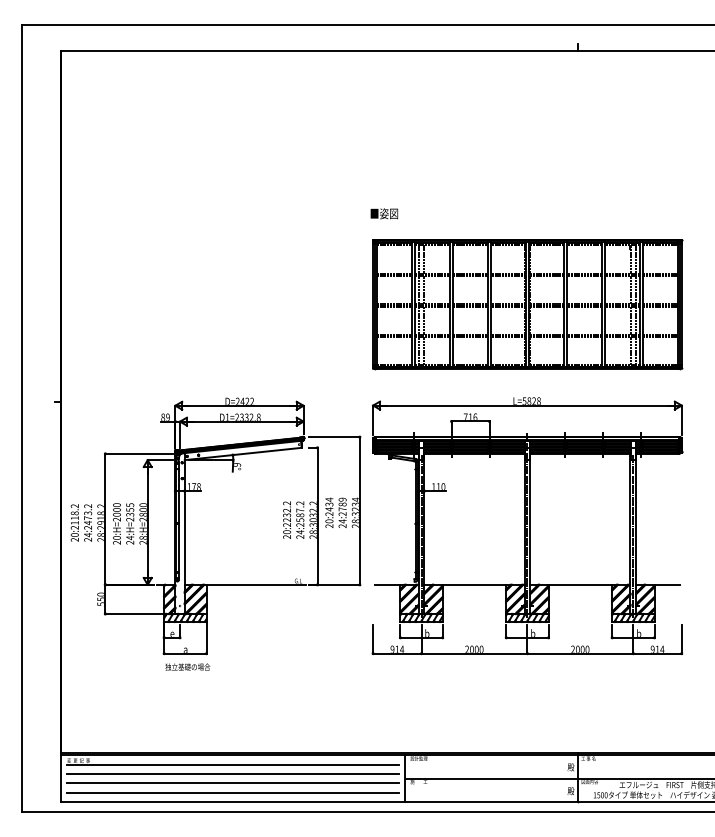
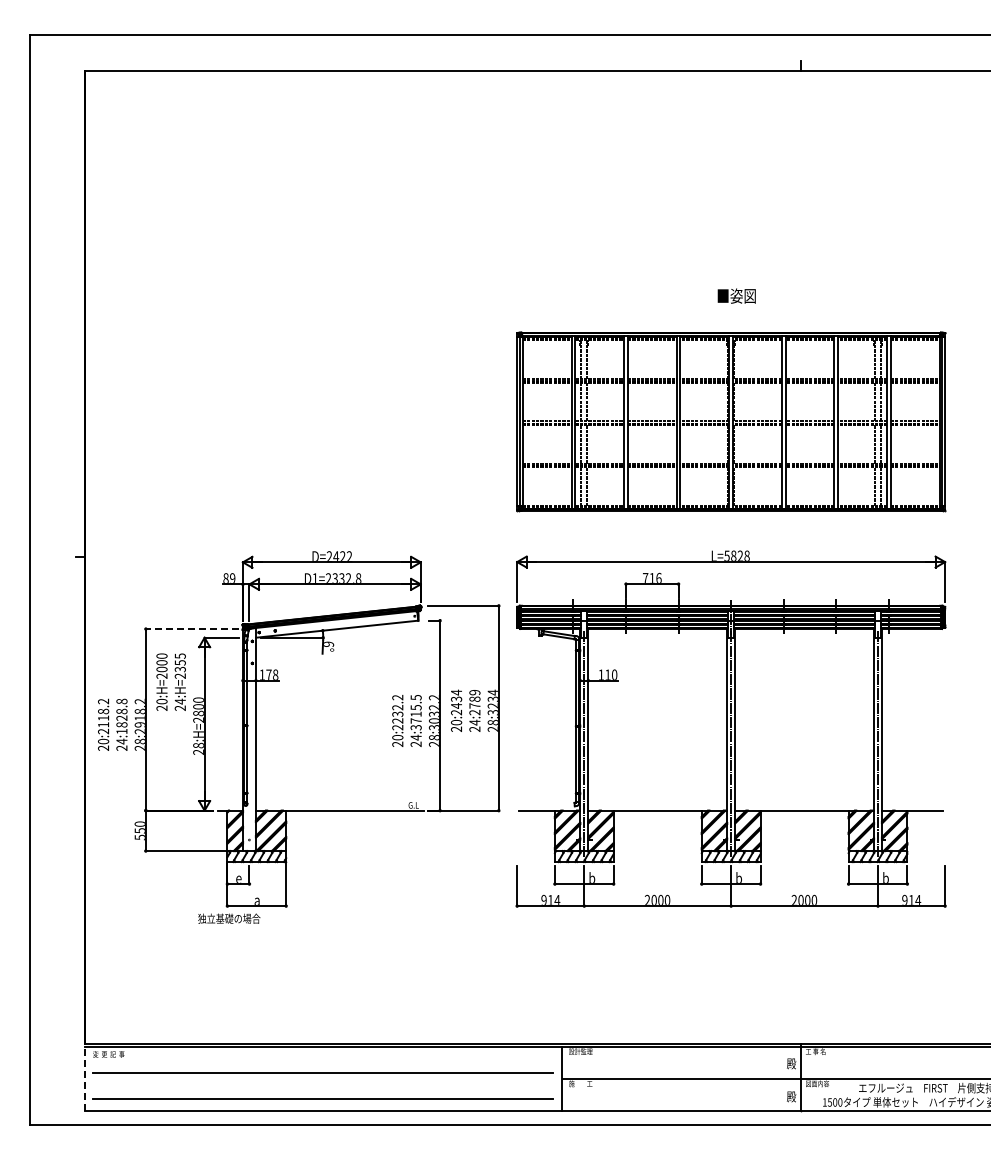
text: (384, 213) -> (736, 295), moved
line: (138, 454) -> (192, 629), solid -> dashed
text: (299, 514) -> (415, 712), 24:2587.2 -> 24:3715.5
text: (87, 516) -> (121, 716), 24:2473.2 -> 24:1828.8
text: (123, 523) -> (170, 681), moved
text: (188, 666) -> (229, 918), moved
line: (232, 765) -> (322, 1060), removed
line: (61, 778) -> (84, 1078), solid -> dashed
line: (232, 783) -> (322, 1085), removed

